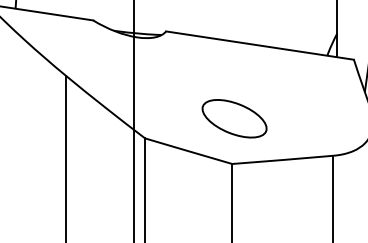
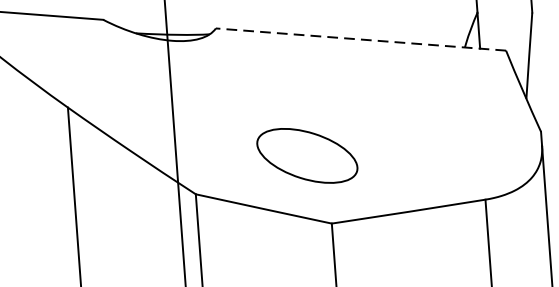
line: (260, 45) -> (361, 39), solid -> dashed
part: (234, 118) -> (307, 155), moved

